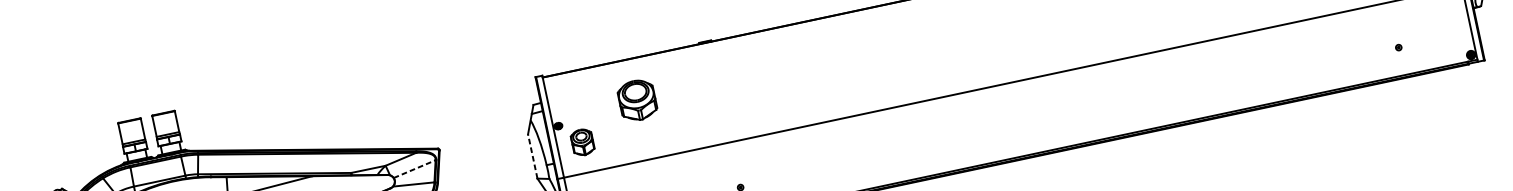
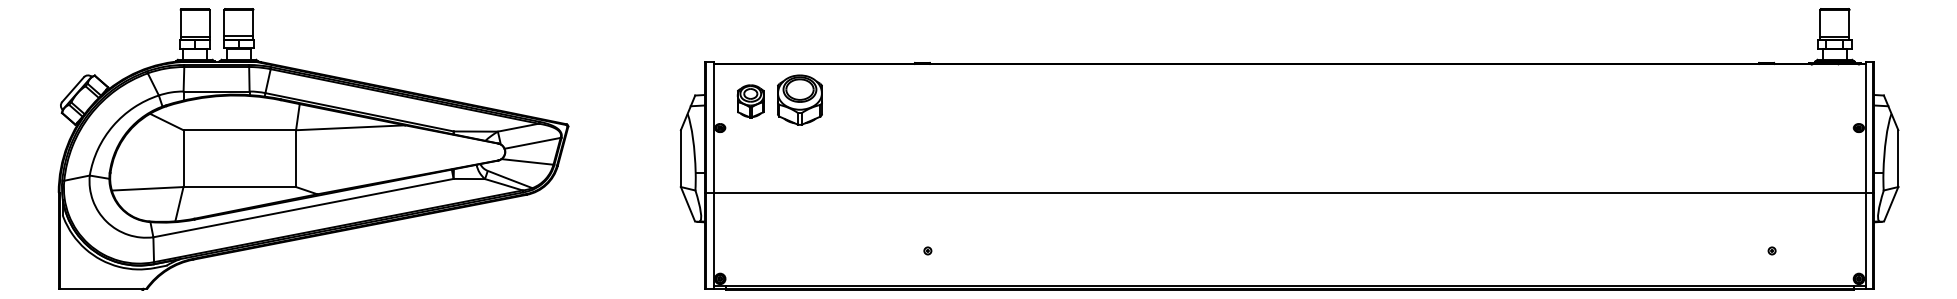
part: (636, 100) -> (799, 99), moved
part: (582, 142) -> (750, 101), moved
line: (532, 156) -> (680, 158), dashed -> solid
line: (414, 169) -> (532, 143), dashed -> solid

